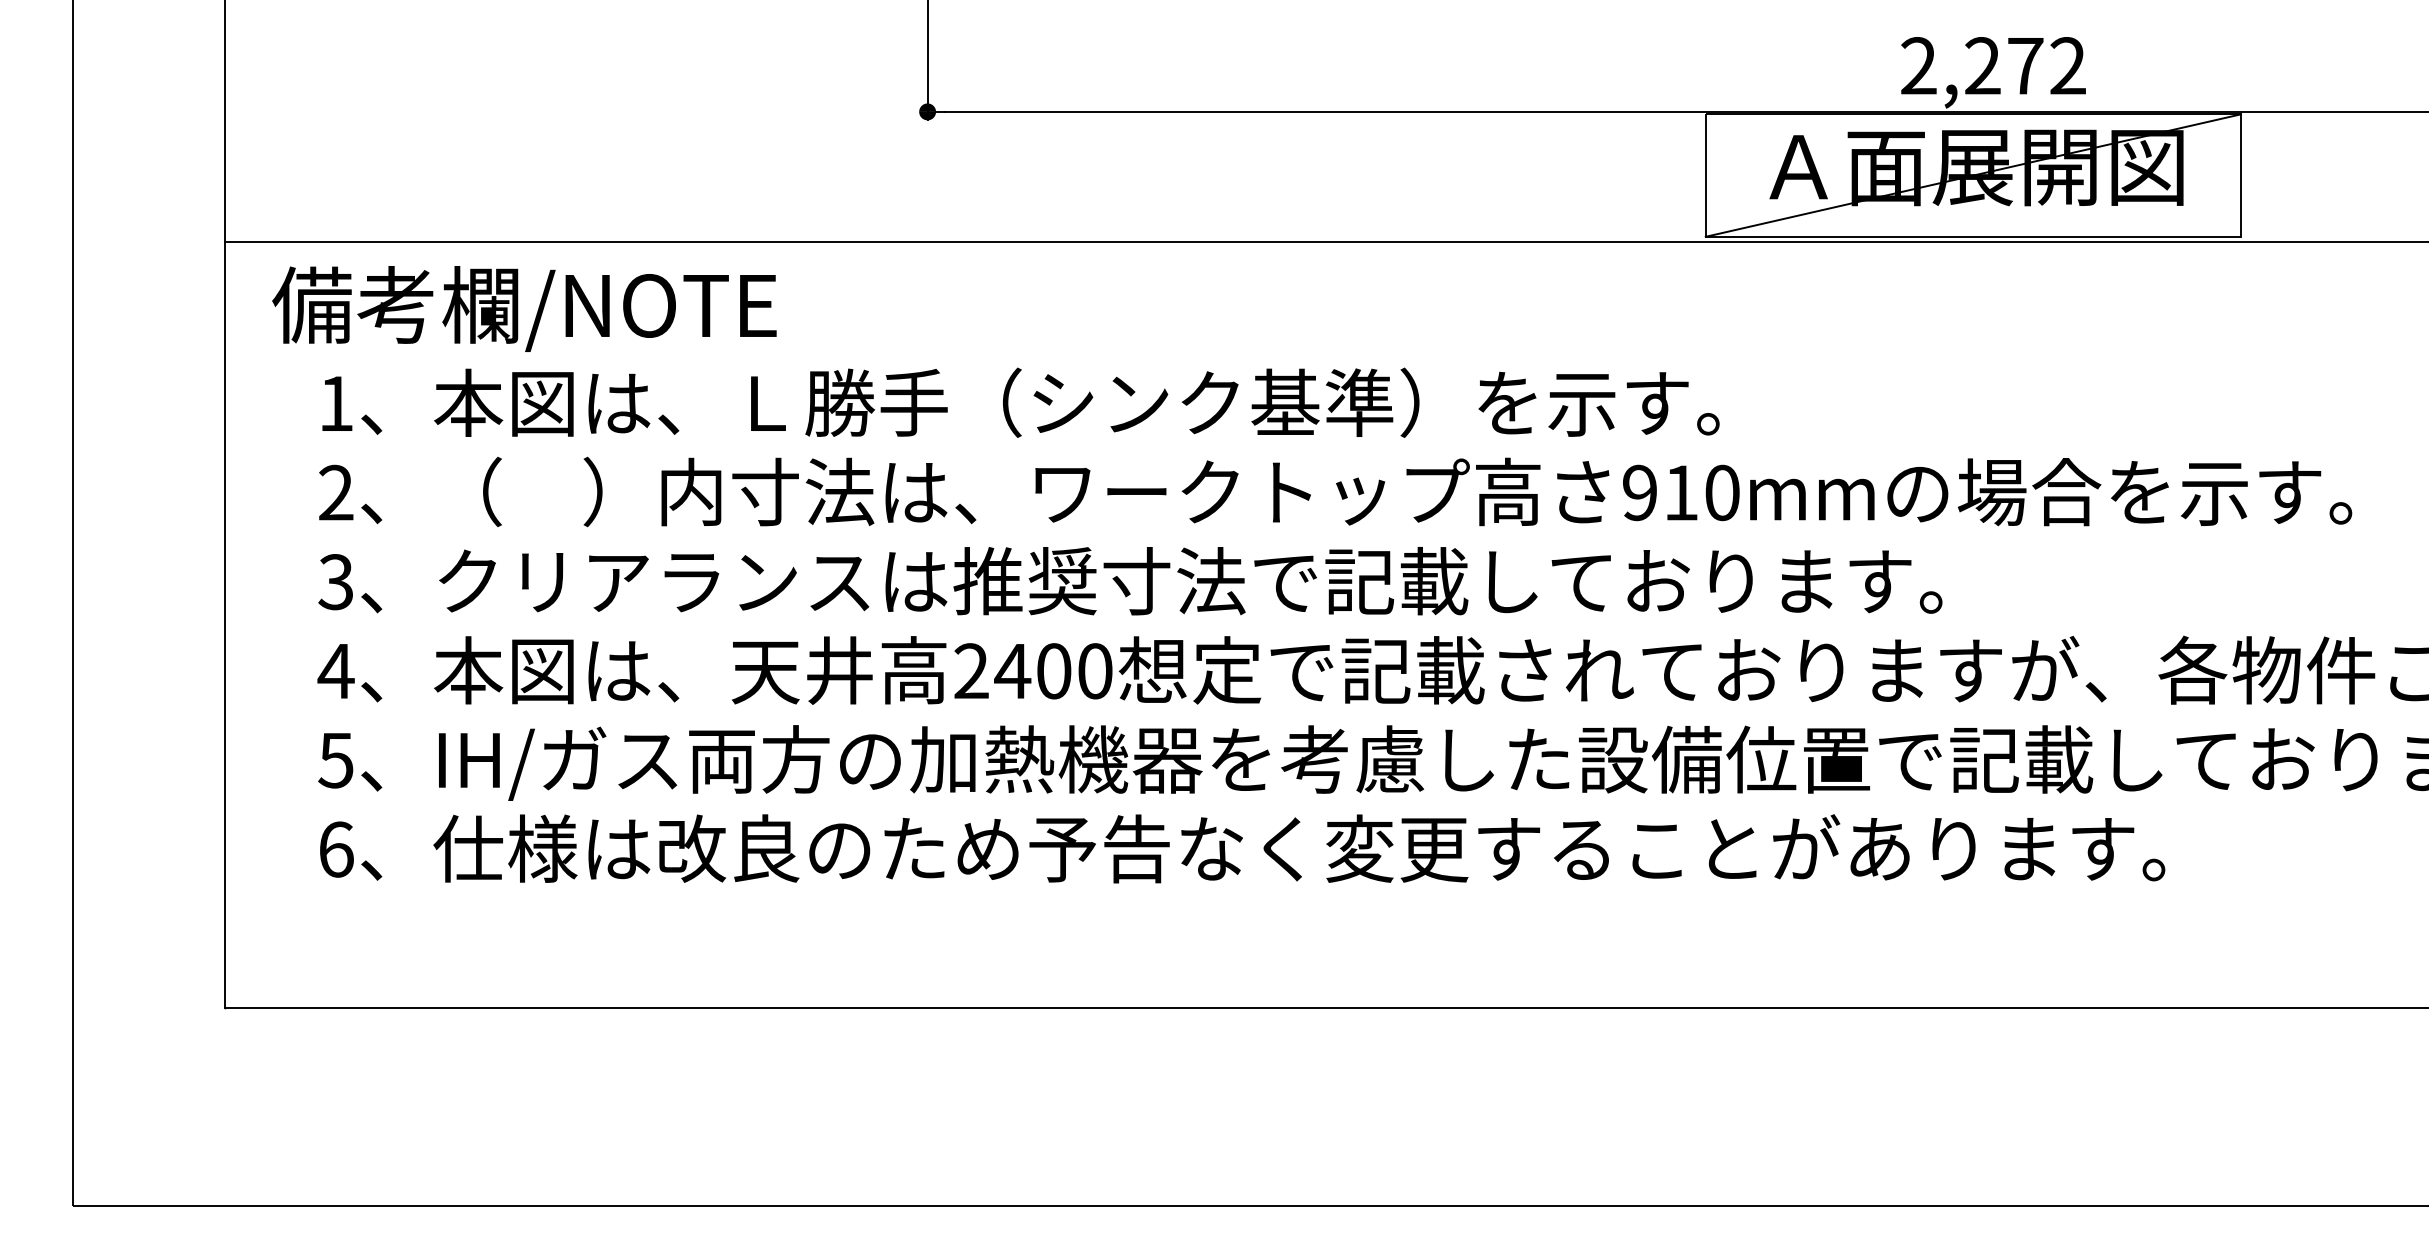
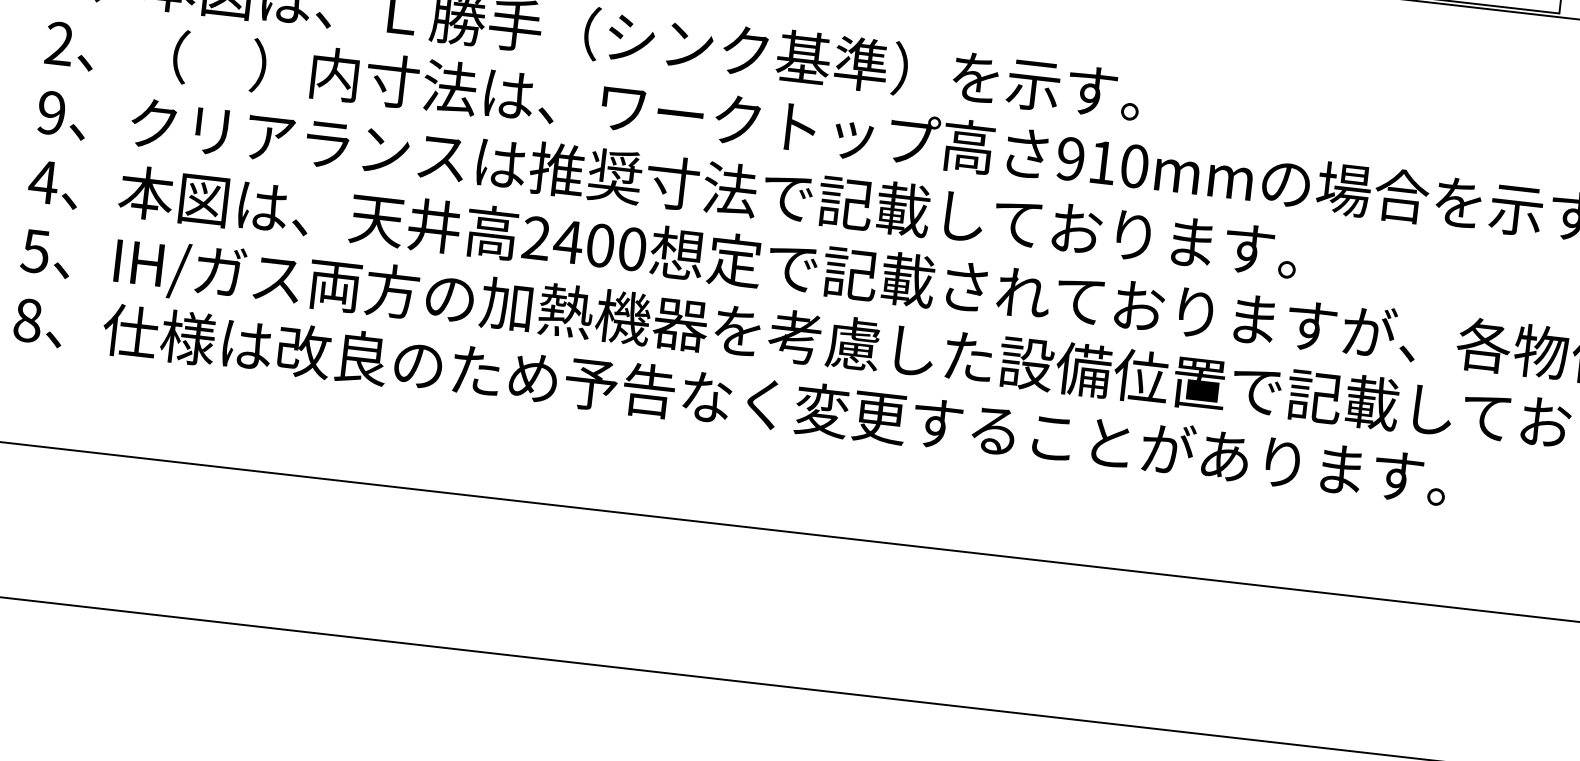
text: (335, 582) -> (50, 113), 3 -> 9
text: (336, 849) -> (28, 320), 6 -> 8

